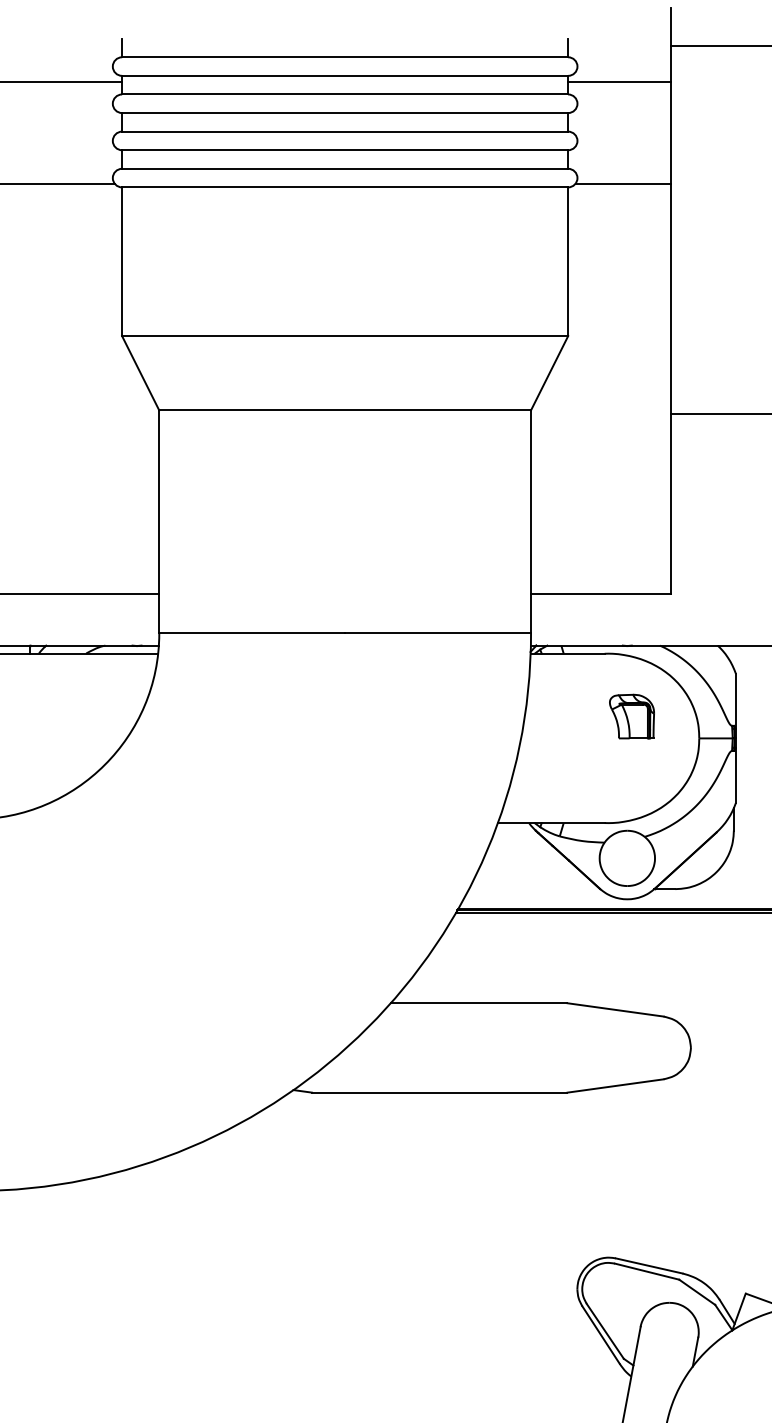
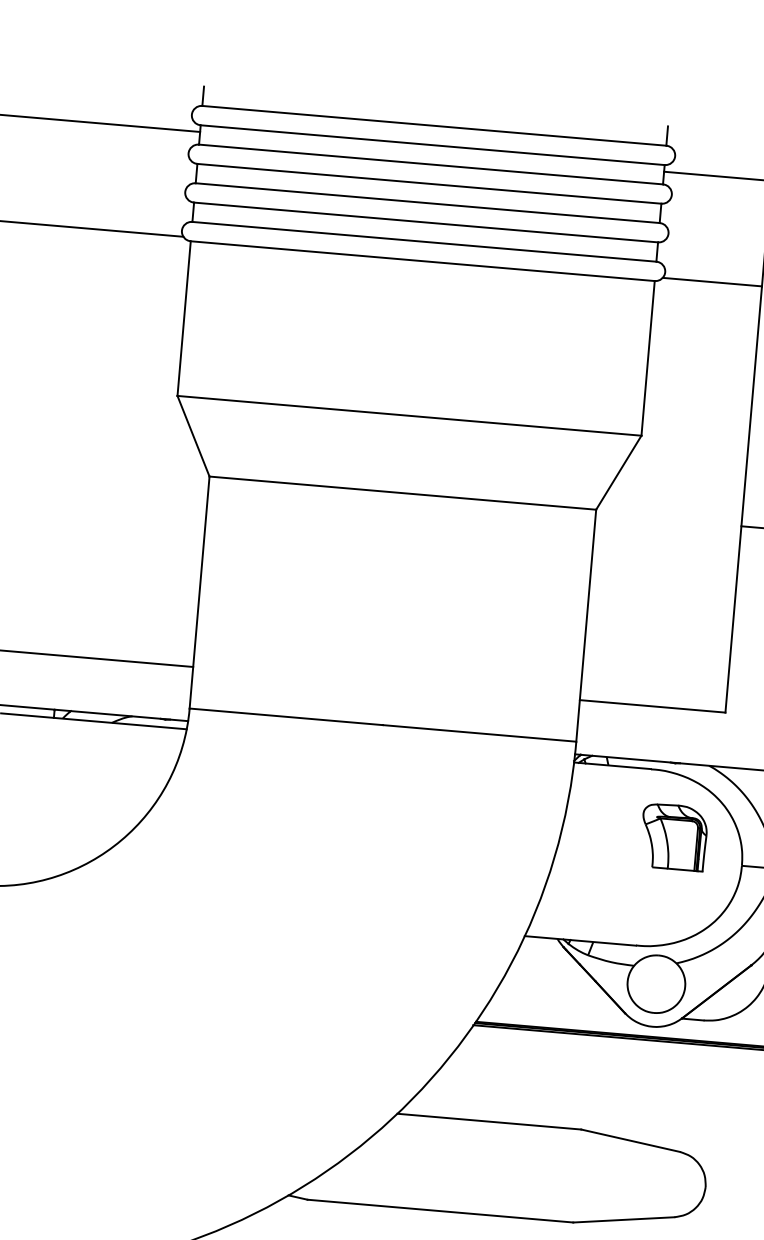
part: (631, 716) -> (673, 836), size x1.4

